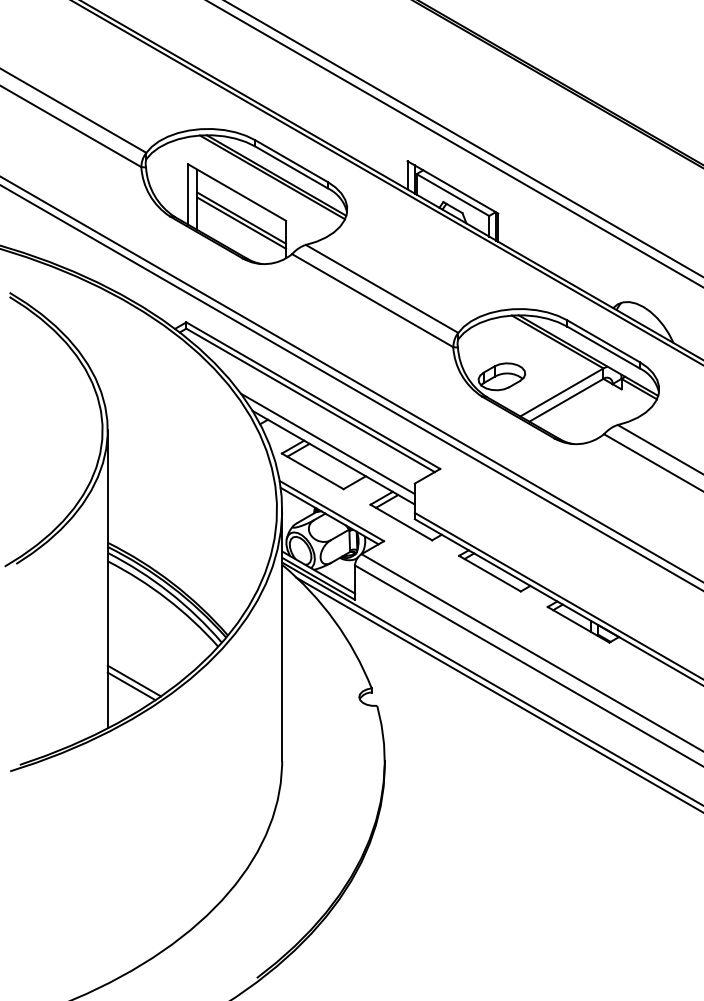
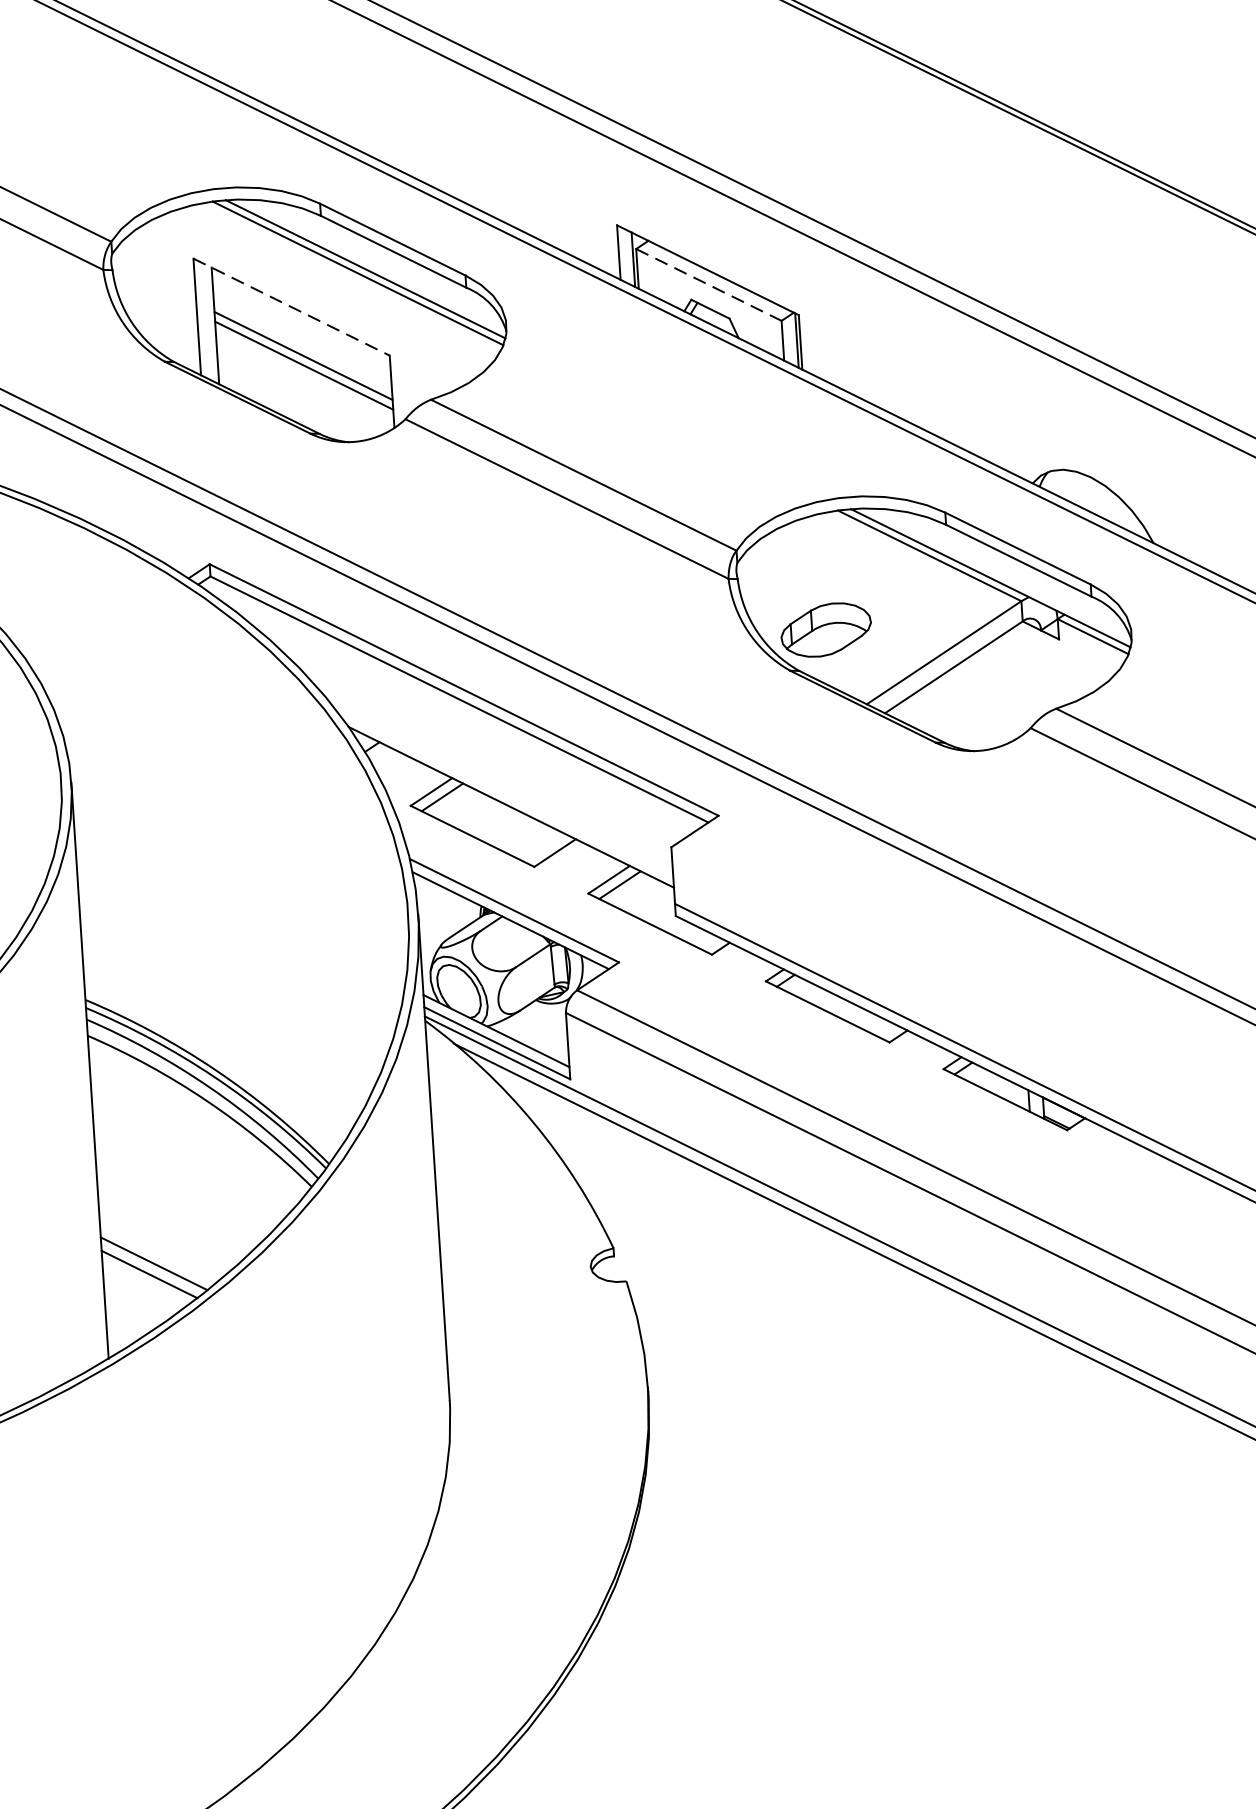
line: (237, 192) -> (292, 306), solid -> dashed
line: (452, 195) -> (708, 285), solid -> dashed
line: (327, 443) -> (497, 780), removed

